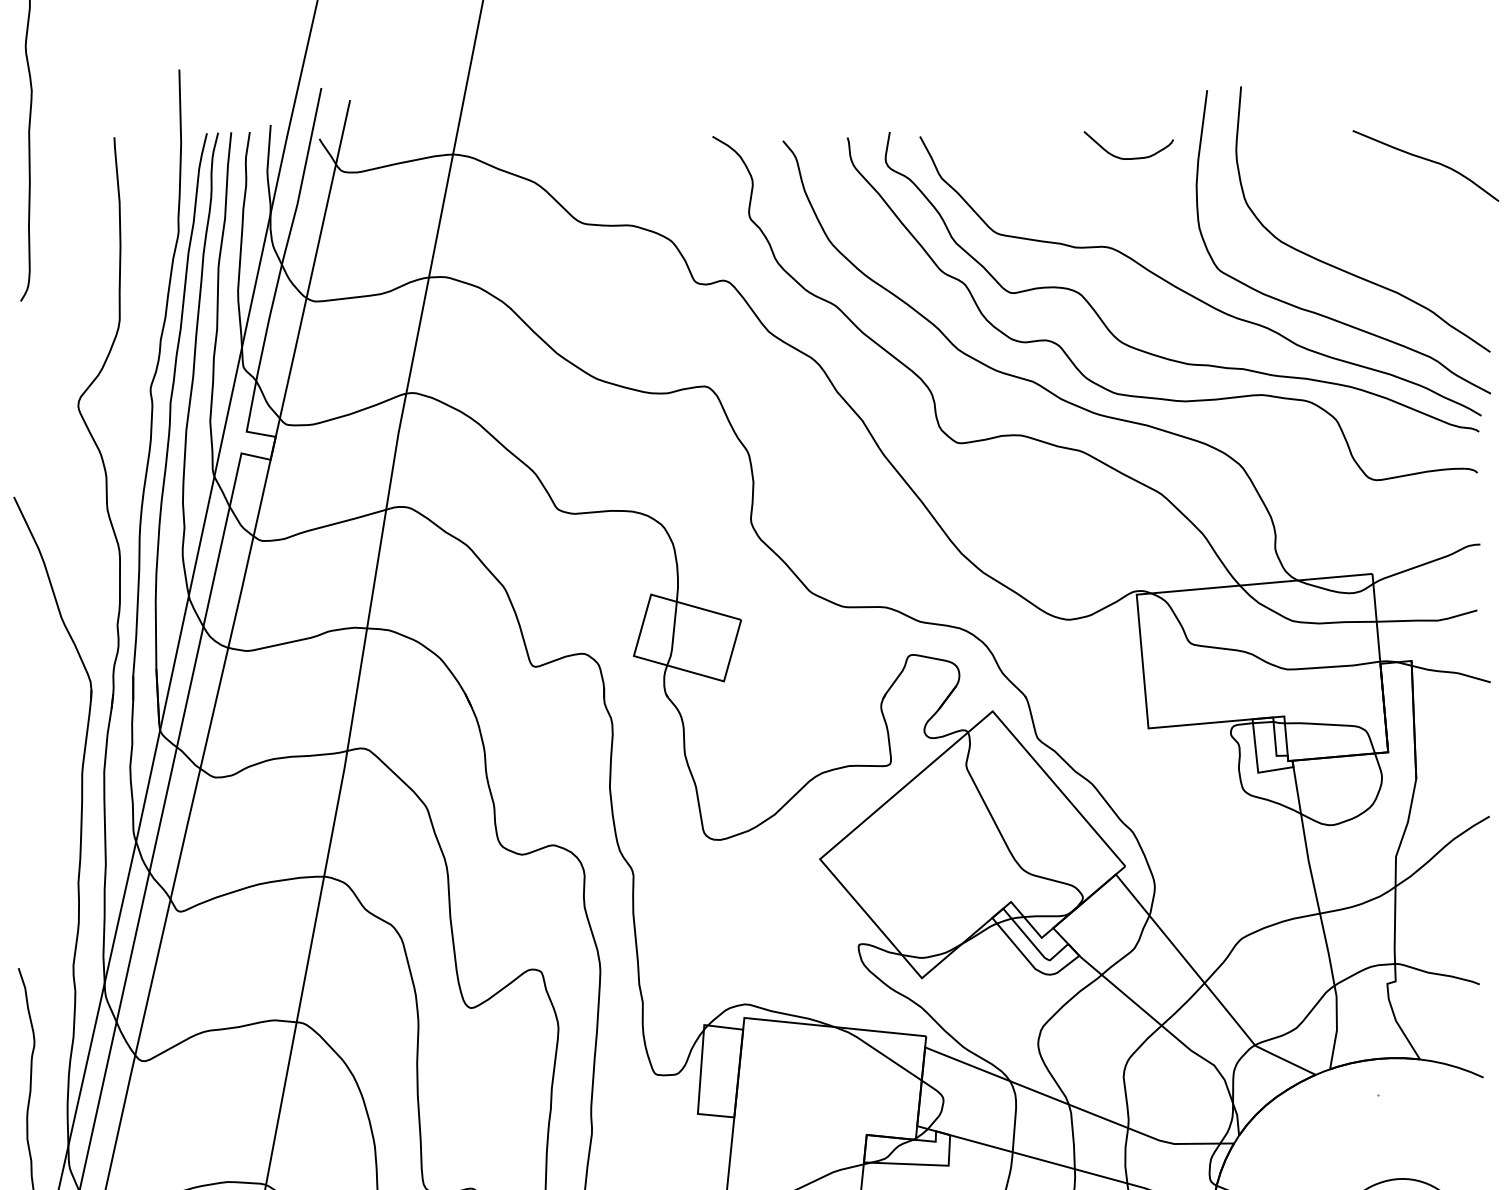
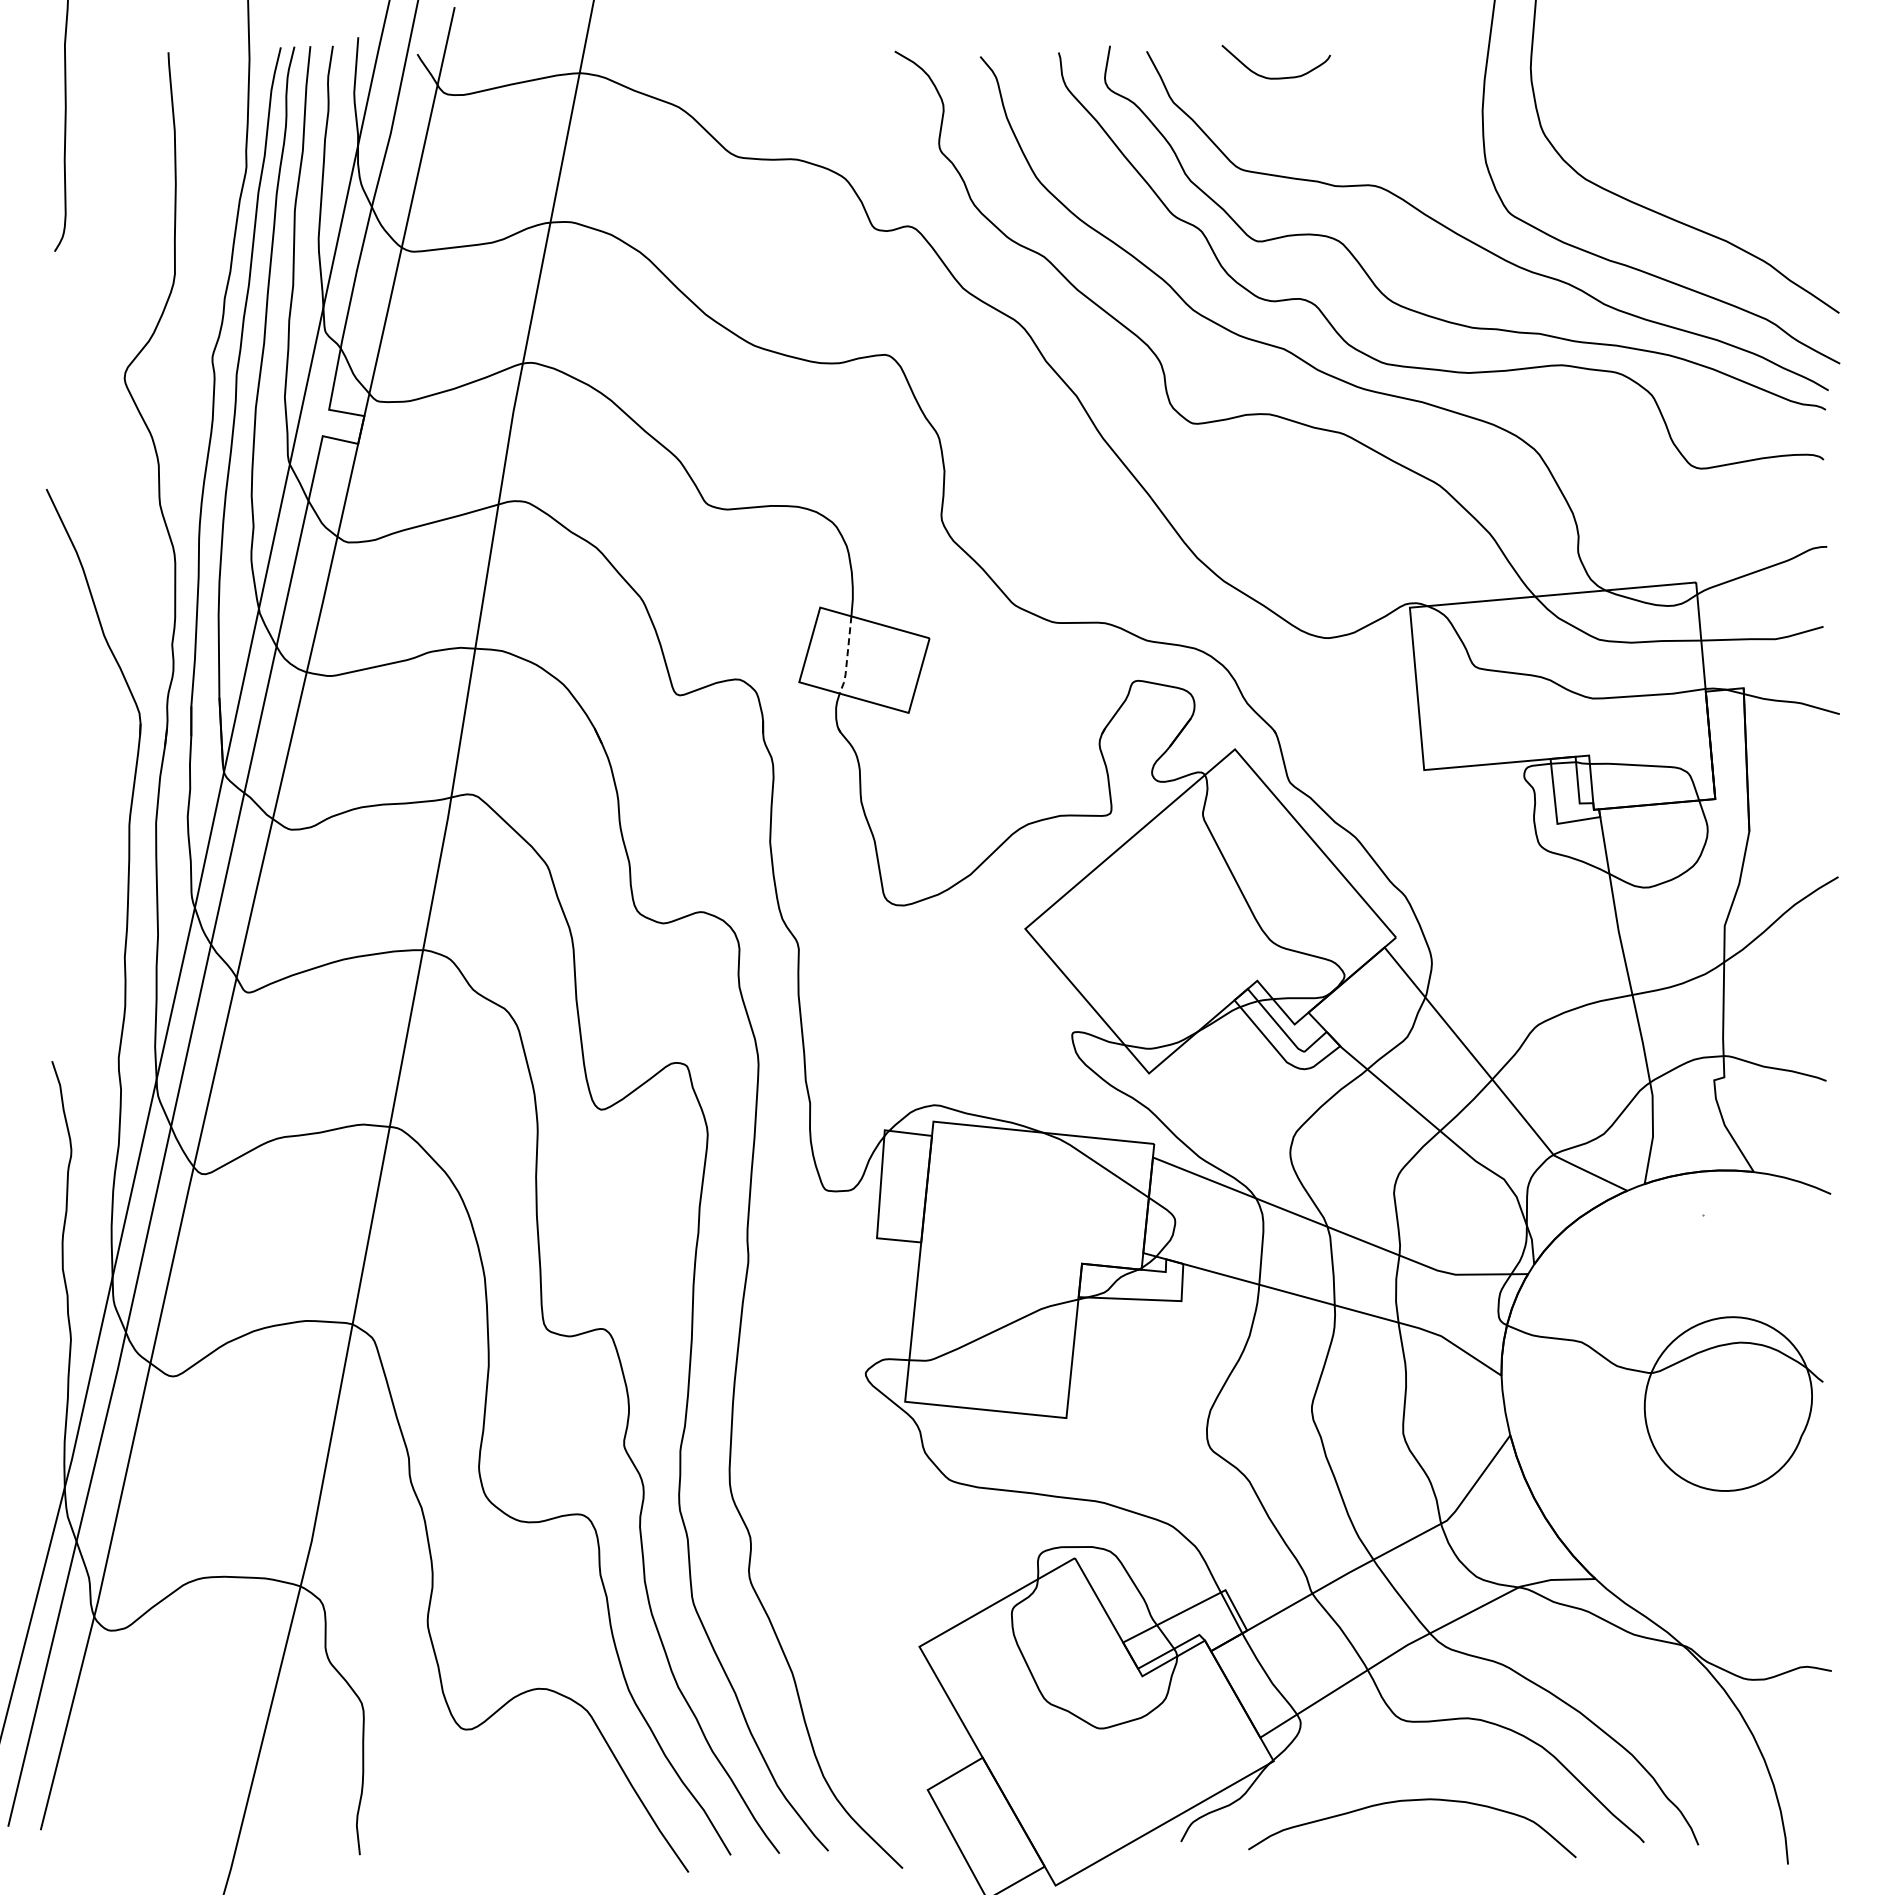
curve: (1128, 158) -> (1275, 77), moved
curve: (1427, 160) -> (1762, 80), removed
line: (673, 635) -> (847, 657), solid -> dashed

